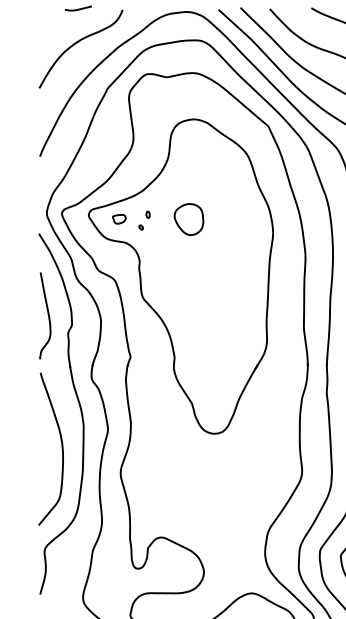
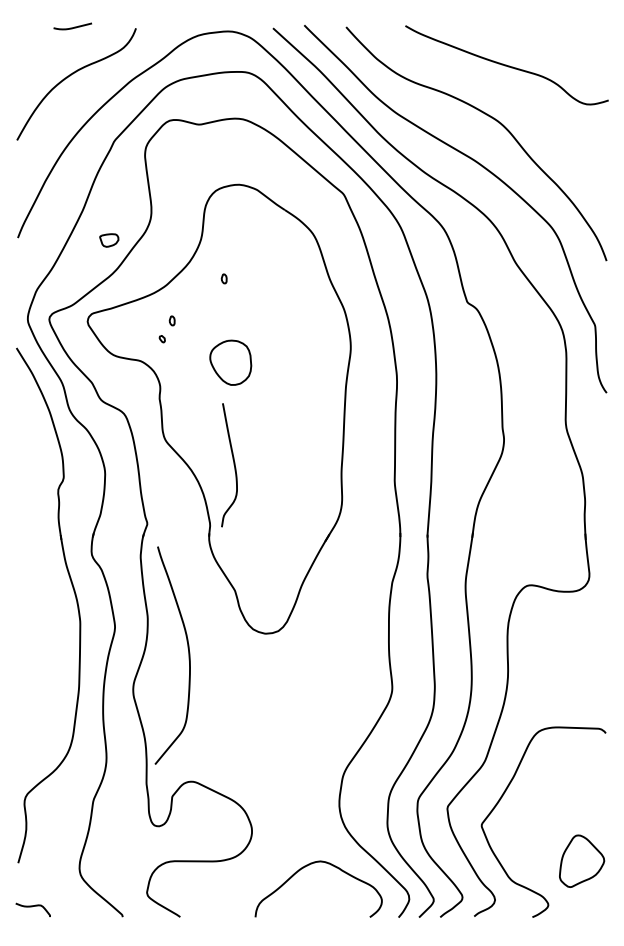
part: (183, 185) -> (223, 278), added
part: (119, 219) -> (109, 240), moved
part: (188, 219) -> (230, 362), moved
curve: (48, 316) -> (233, 465), moved
curve: (62, 449) -> (188, 655), moved

